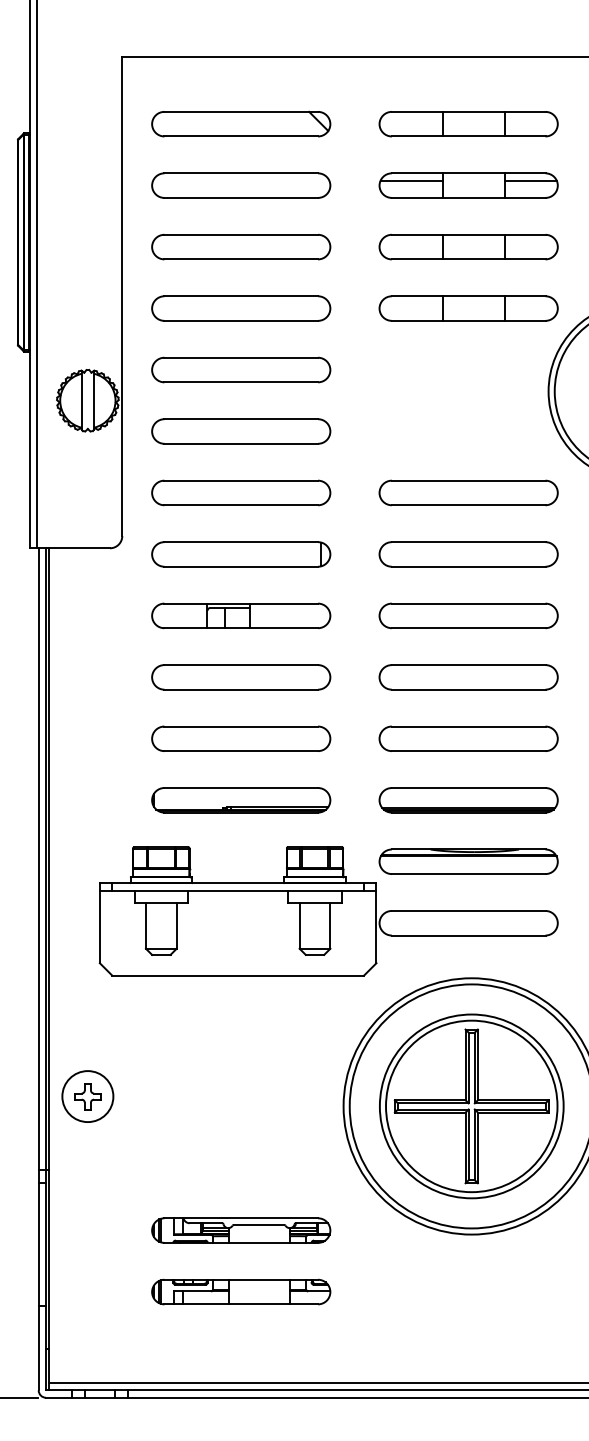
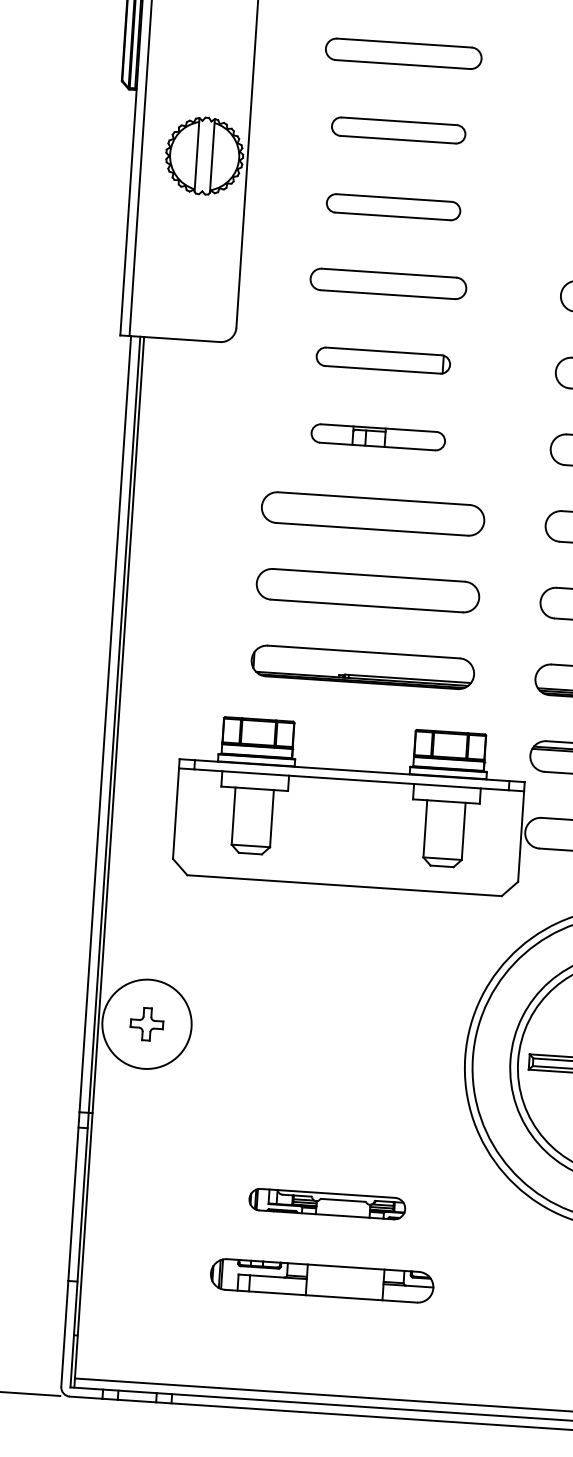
part: (241, 308) -> (403, 53), size x0.7
part: (241, 369) -> (398, 129), size x0.6
part: (241, 431) -> (393, 207), size x0.6
part: (241, 492) -> (388, 283), size x0.7
part: (241, 554) -> (383, 360), size x0.6
part: (241, 615) -> (378, 436), size x0.6
circle: (87, 1096) -> (146, 1024), size x1.4
part: (241, 1230) -> (327, 1204), size x0.7

